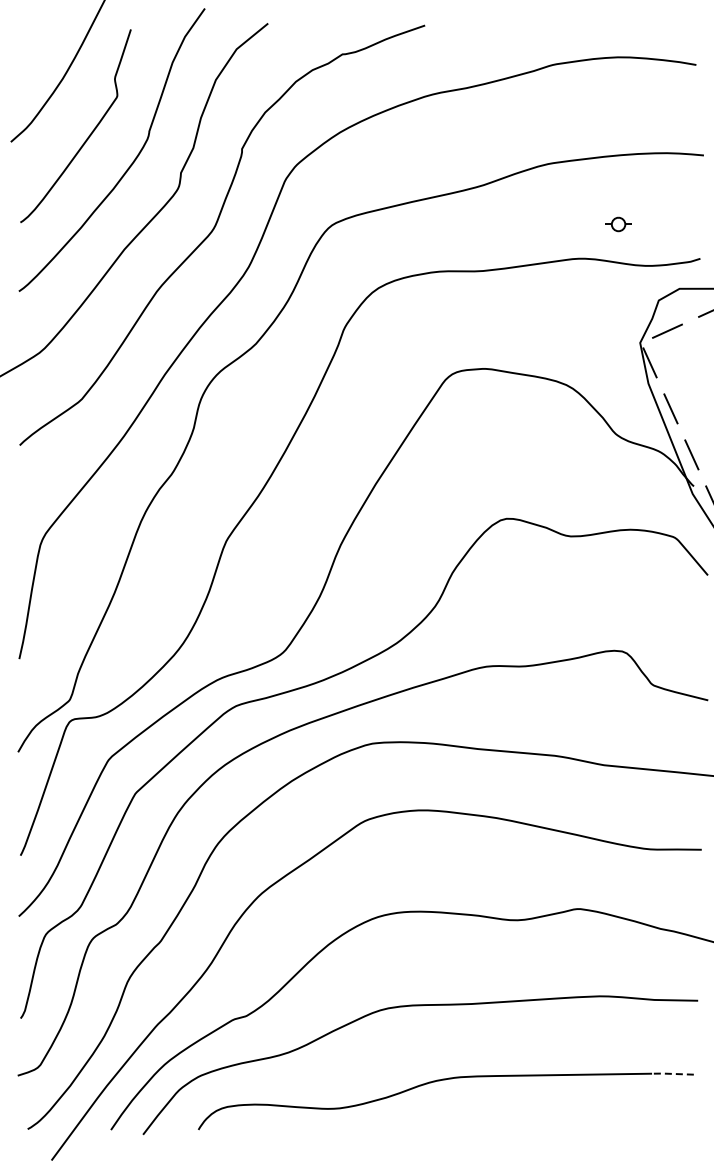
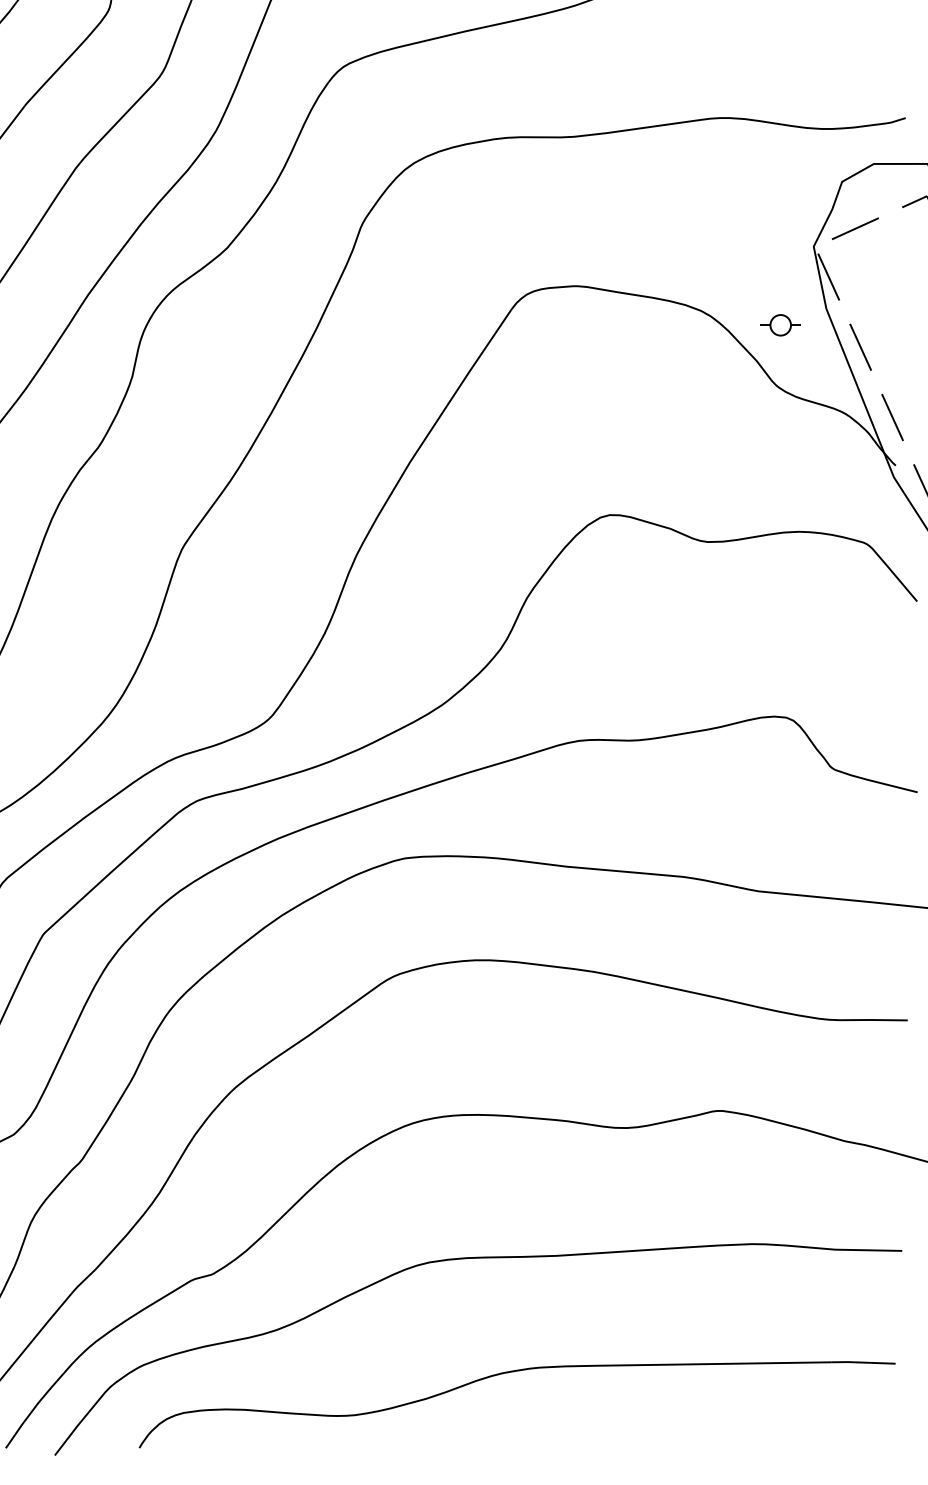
part: (618, 224) -> (780, 325), moved
line: (672, 1073) -> (863, 1361), dashed -> solid

